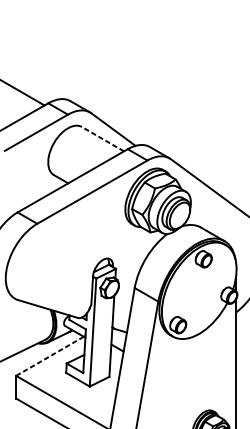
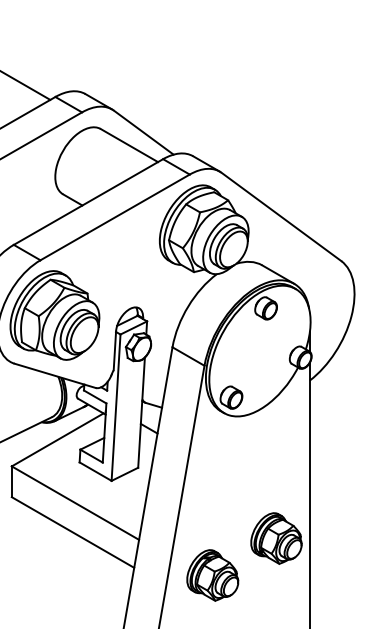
line: (102, 139) -> (129, 145), dashed -> solid
part: (47, 264) -> (54, 315), added
line: (49, 356) -> (57, 439), dashed -> solid

